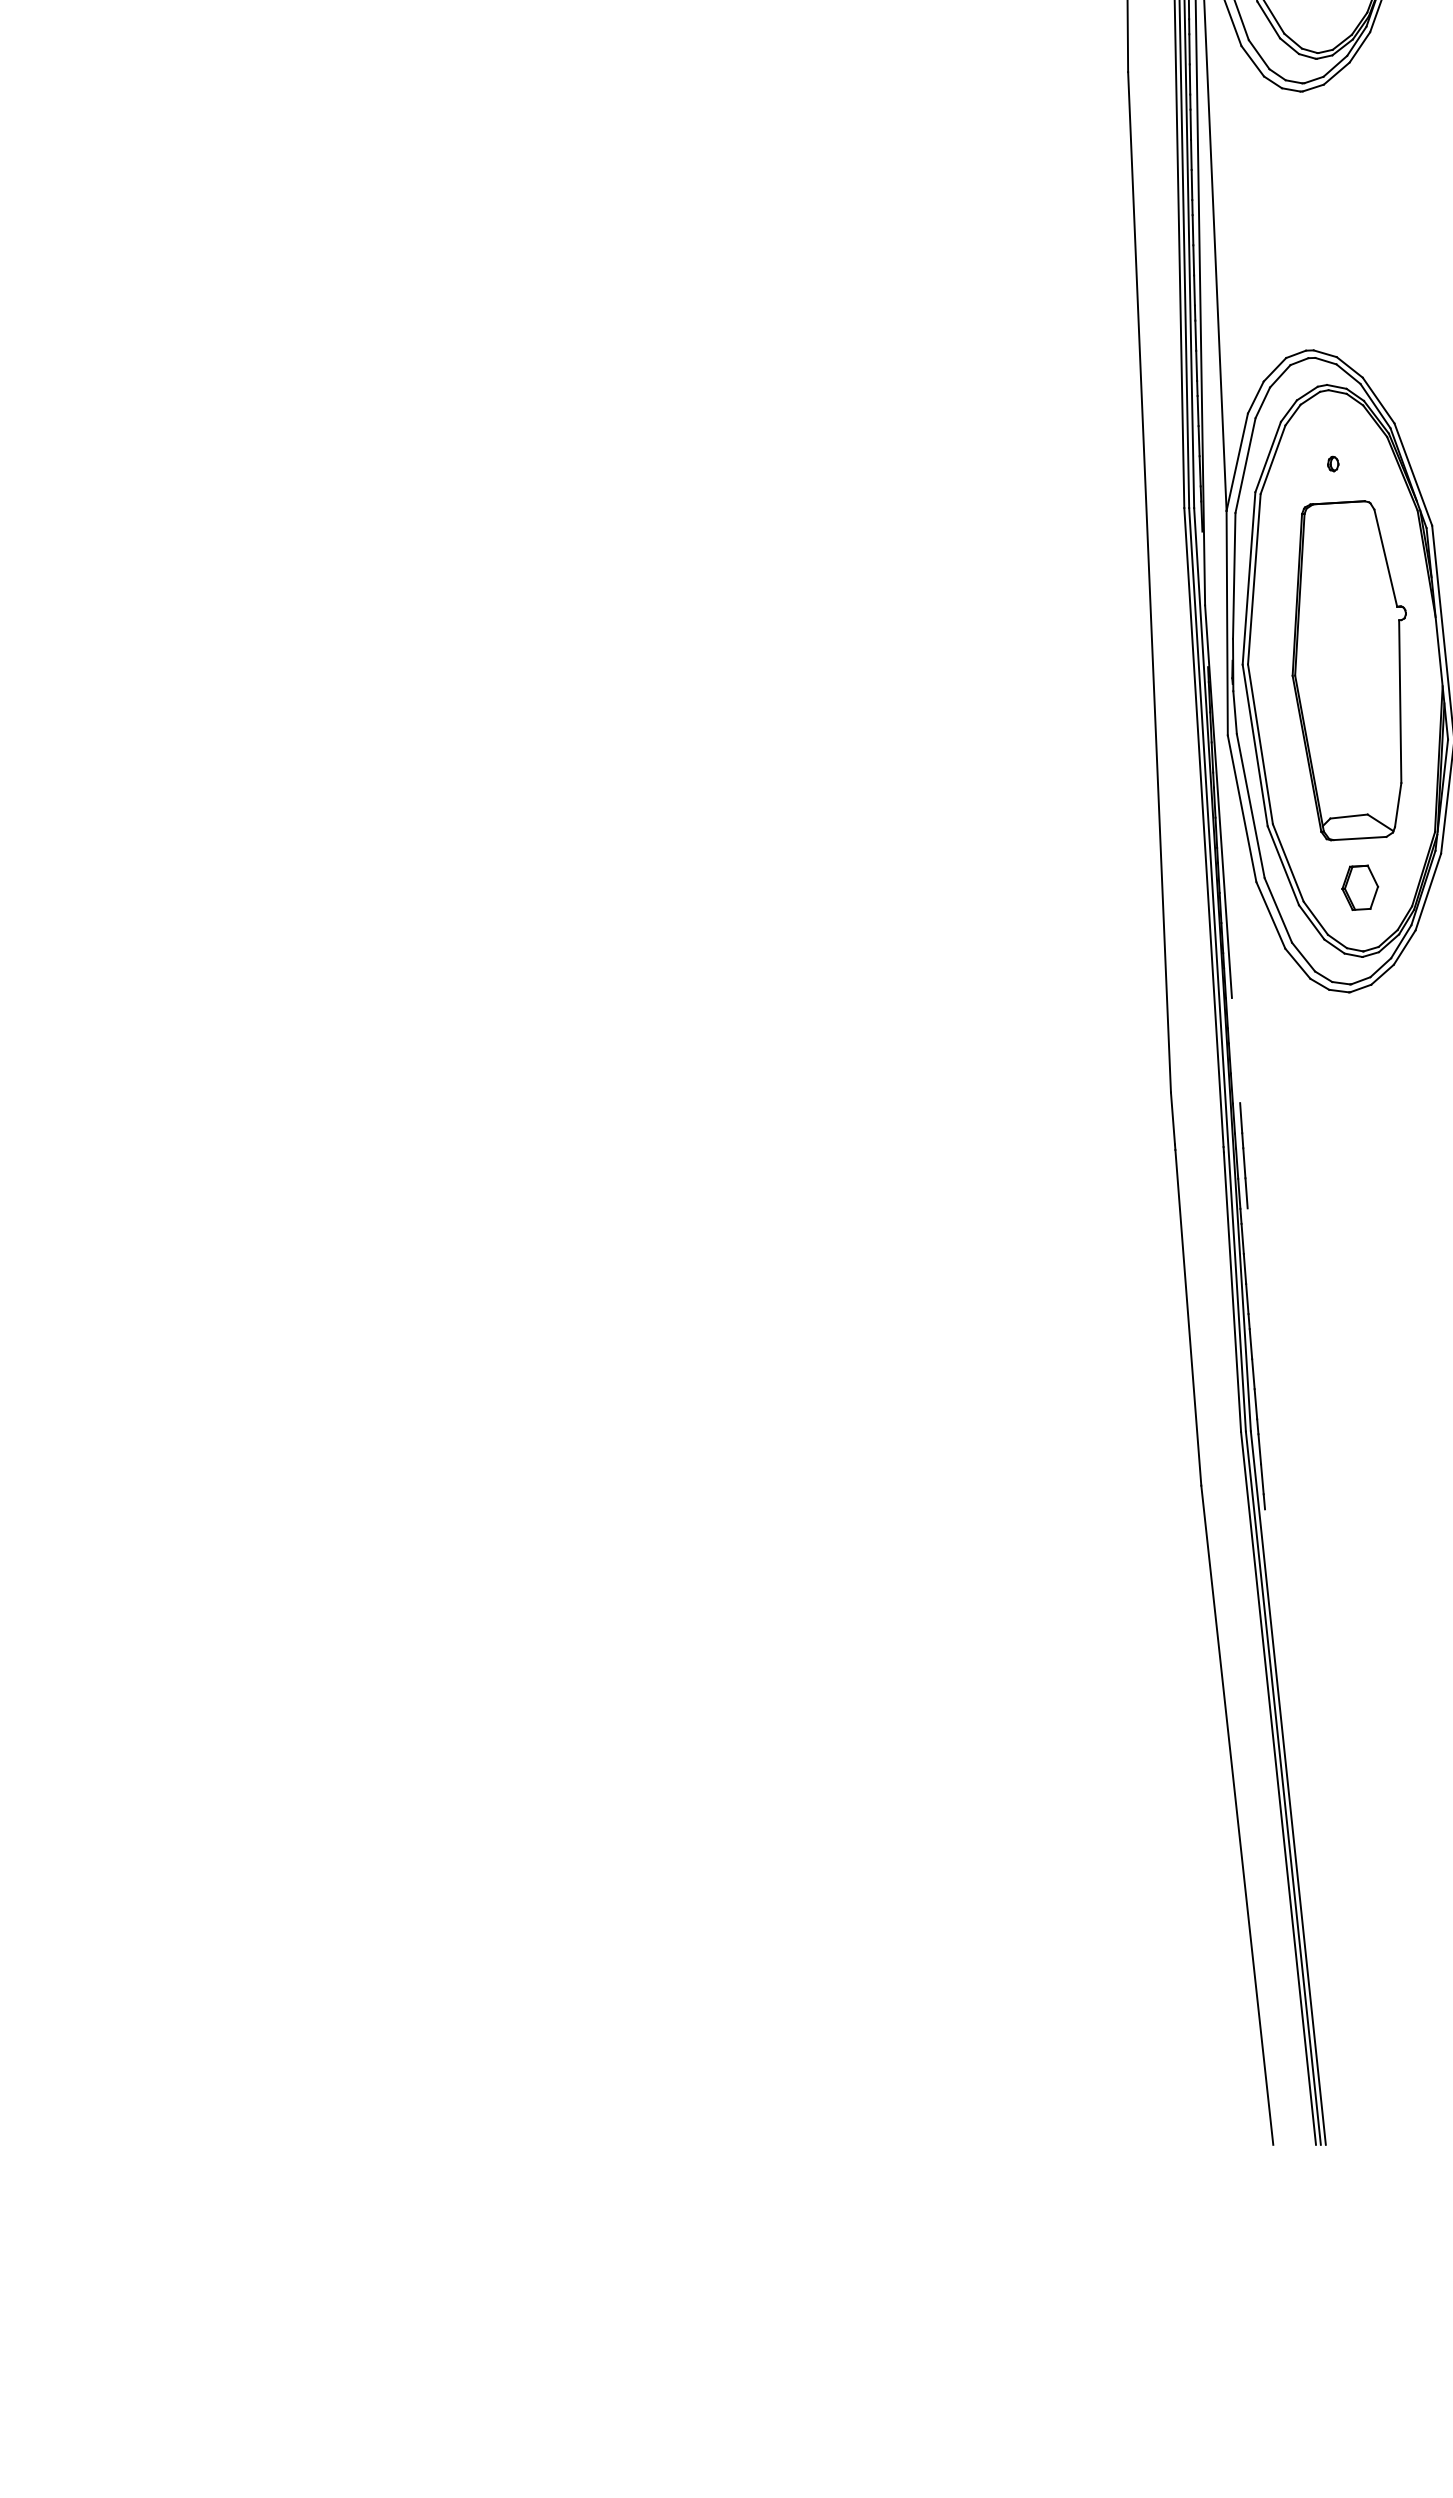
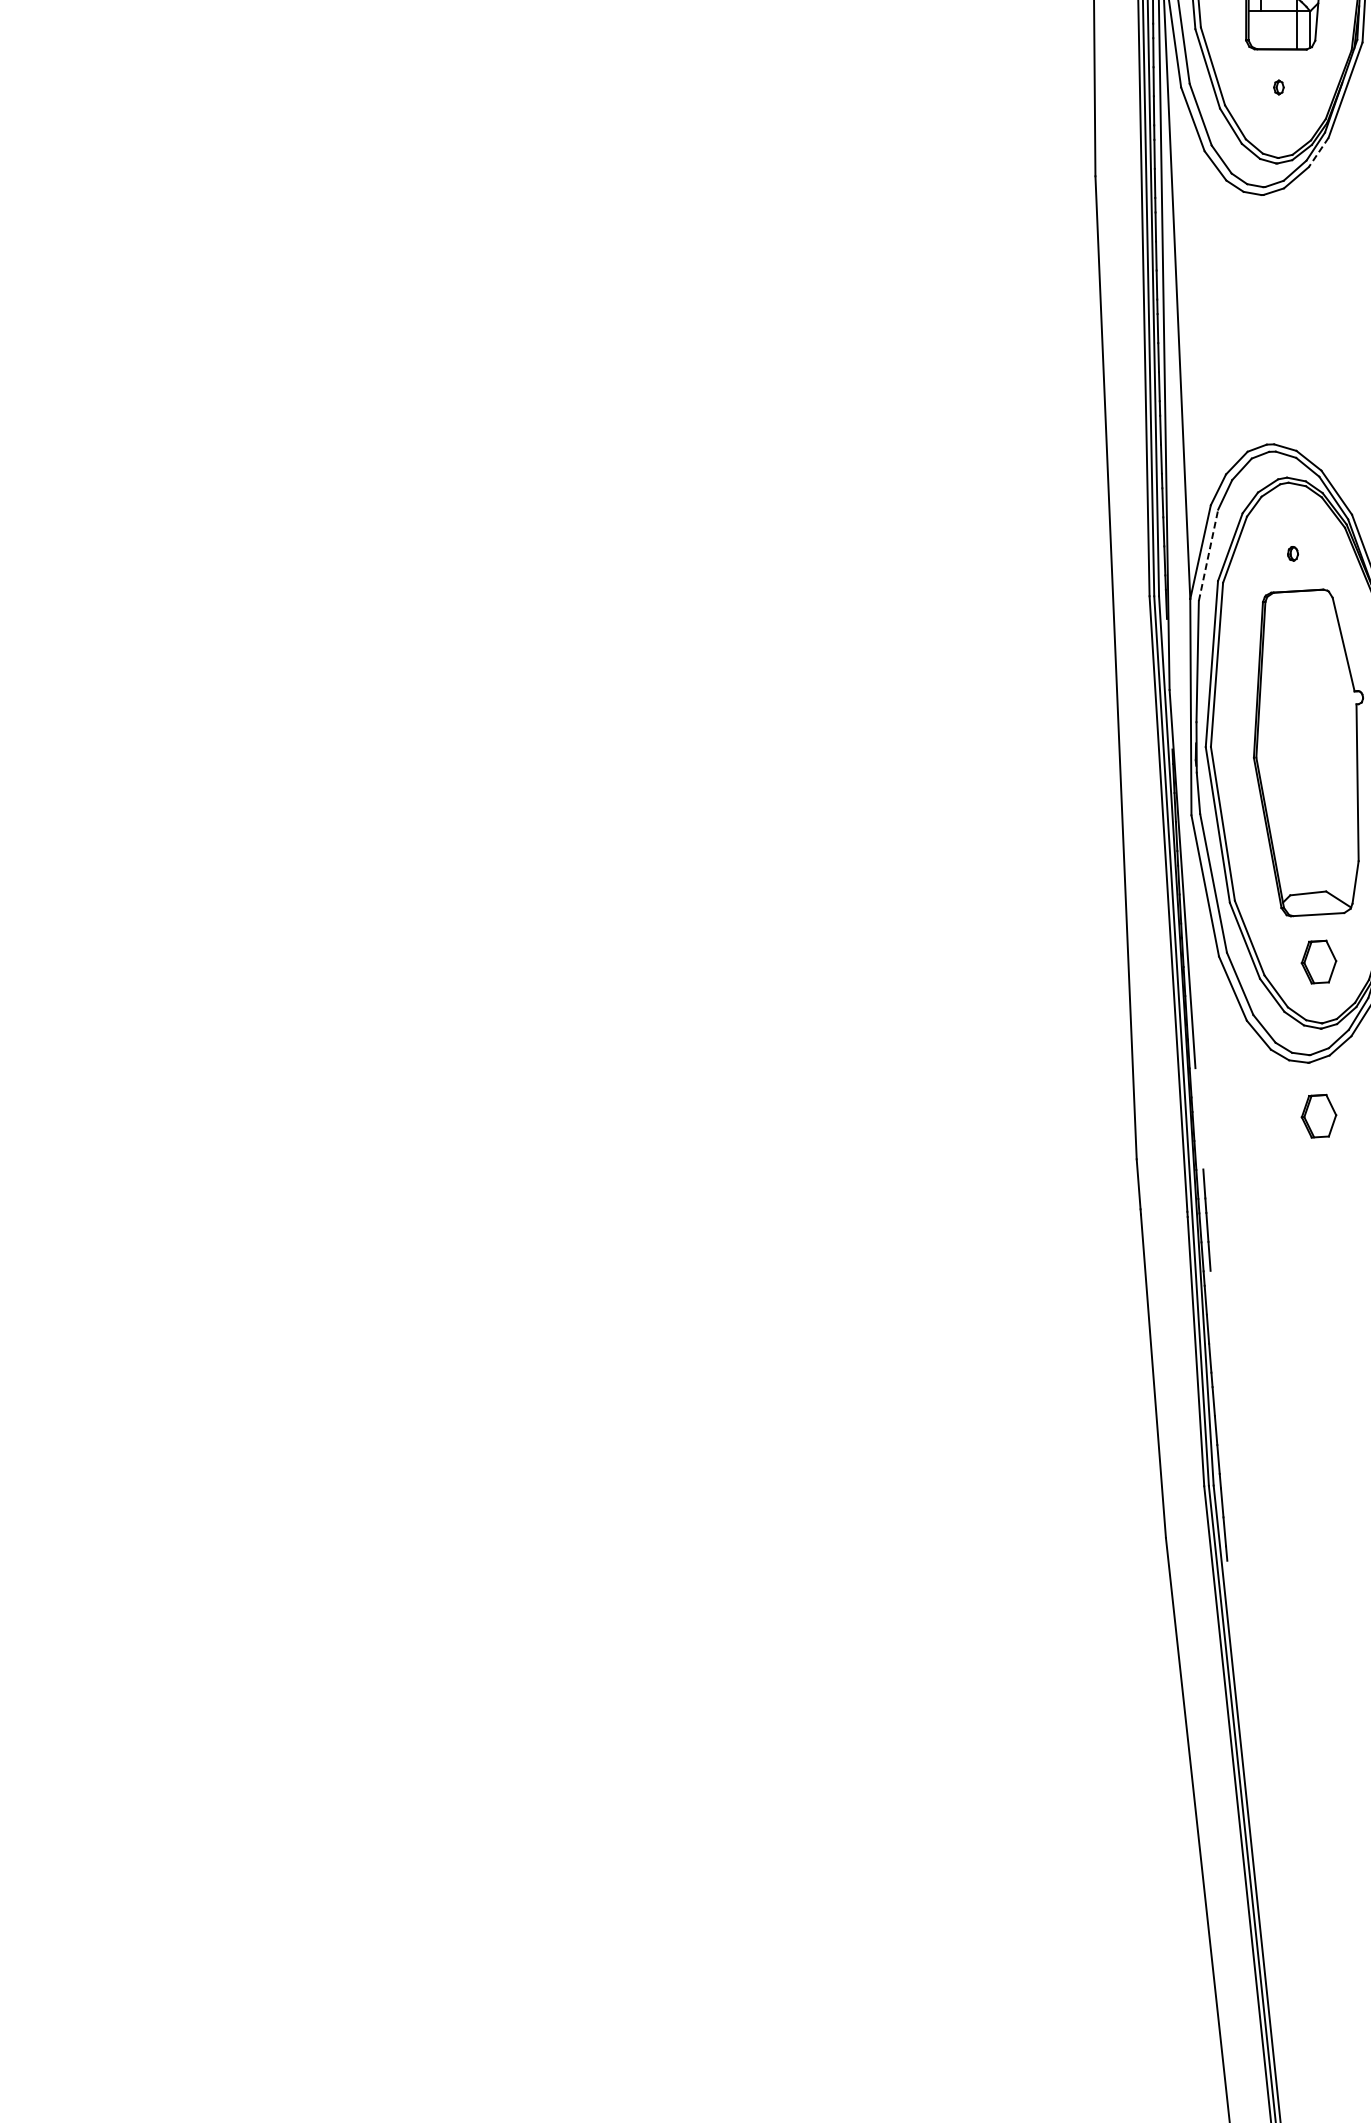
line: (1359, 47) -> (1318, 152), solid -> dashed
line: (1245, 465) -> (1208, 555), solid -> dashed
part: (1360, 1047) -> (1319, 1115), added

